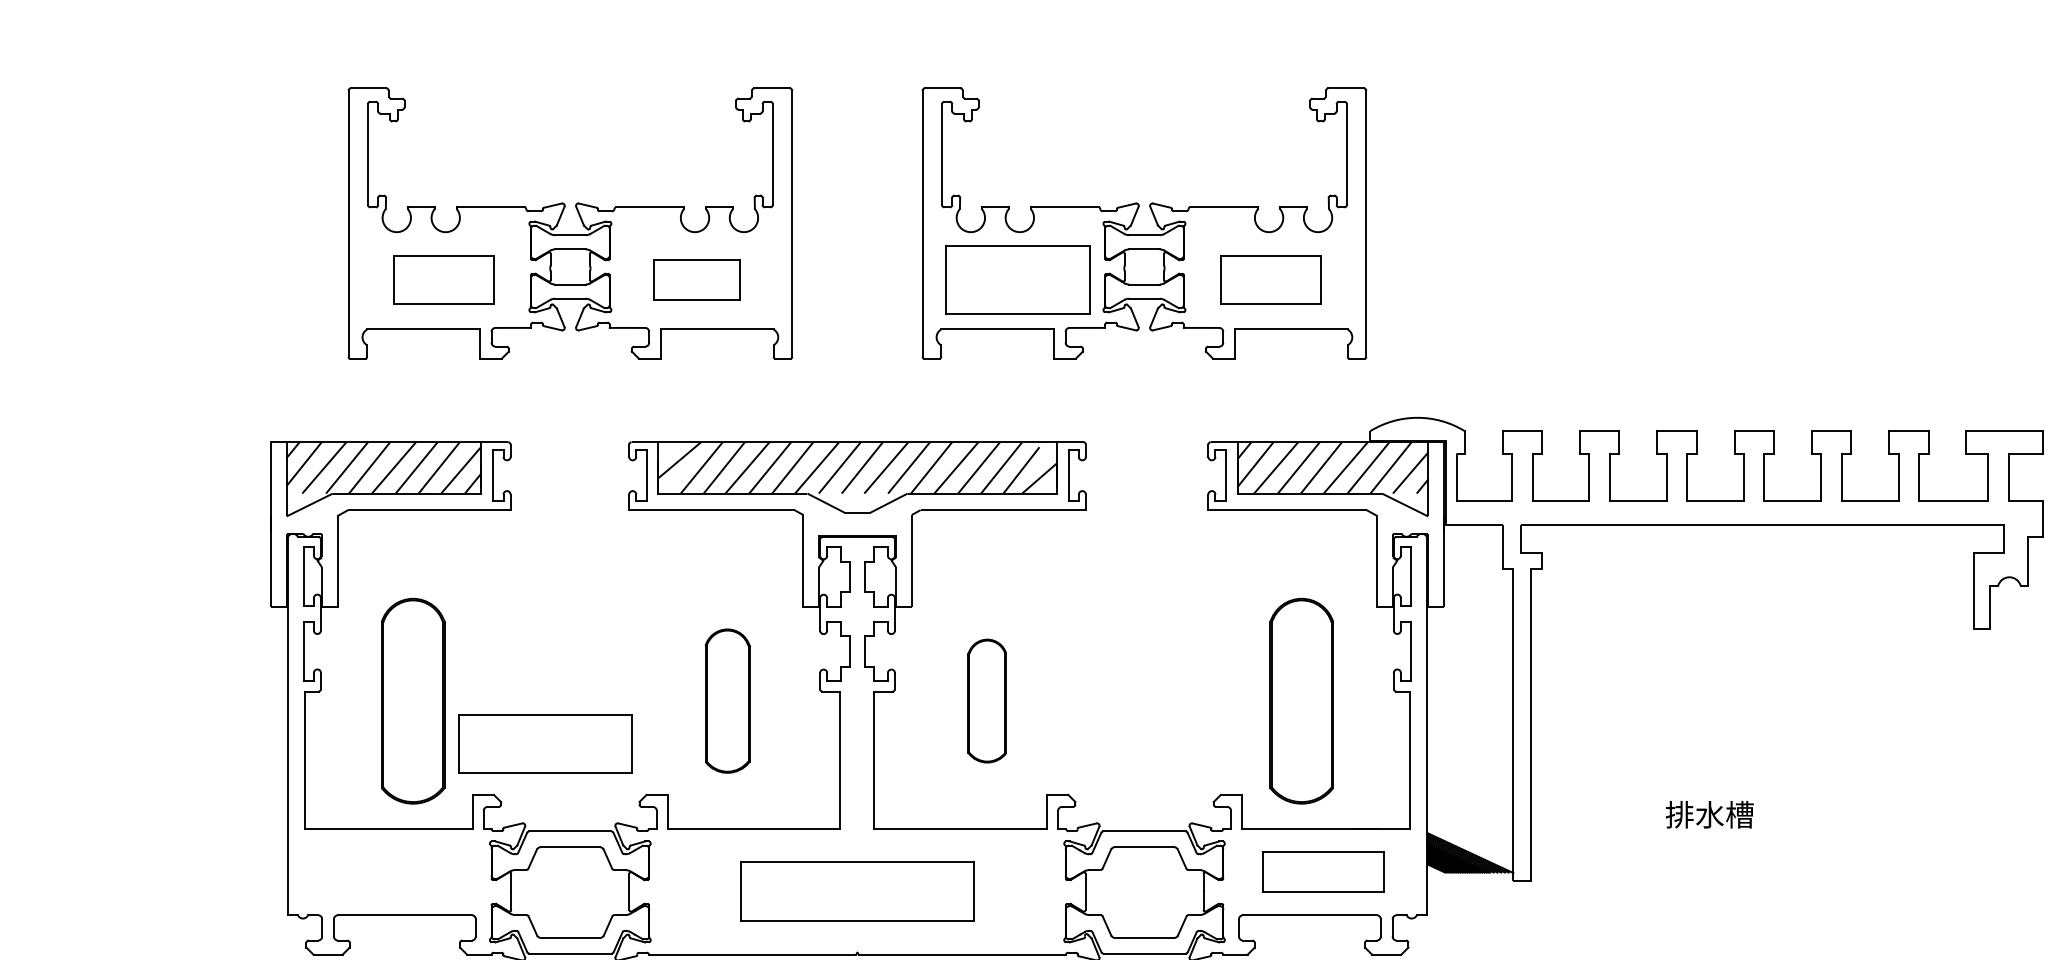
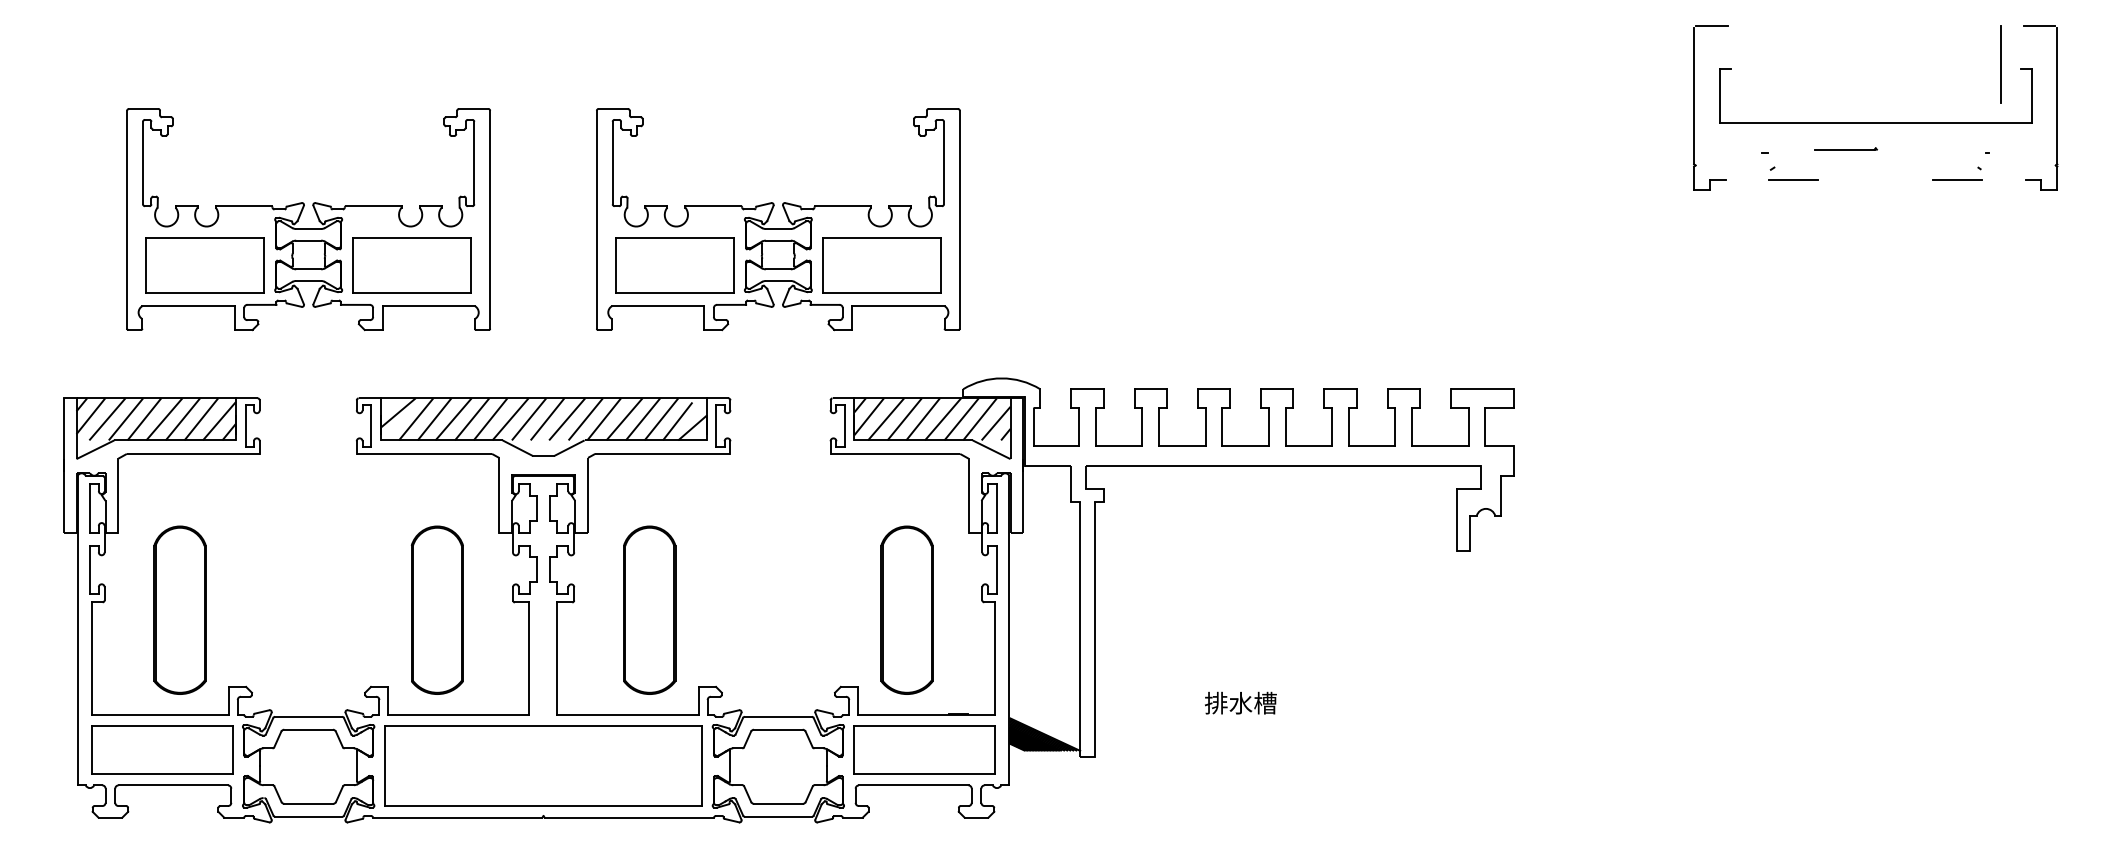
part: (443, 279) -> (204, 265), size x1.43
part: (696, 279) -> (411, 265), size x1.67
part: (1270, 279) -> (881, 265), size x1.43
part: (726, 700) -> (436, 609), size x1.43
part: (986, 700) -> (649, 609), size x1.67
part: (545, 743) -> (162, 749), moved
part: (1323, 871) -> (924, 749), size x1.43
part: (857, 890) -> (543, 765), size x1.67

